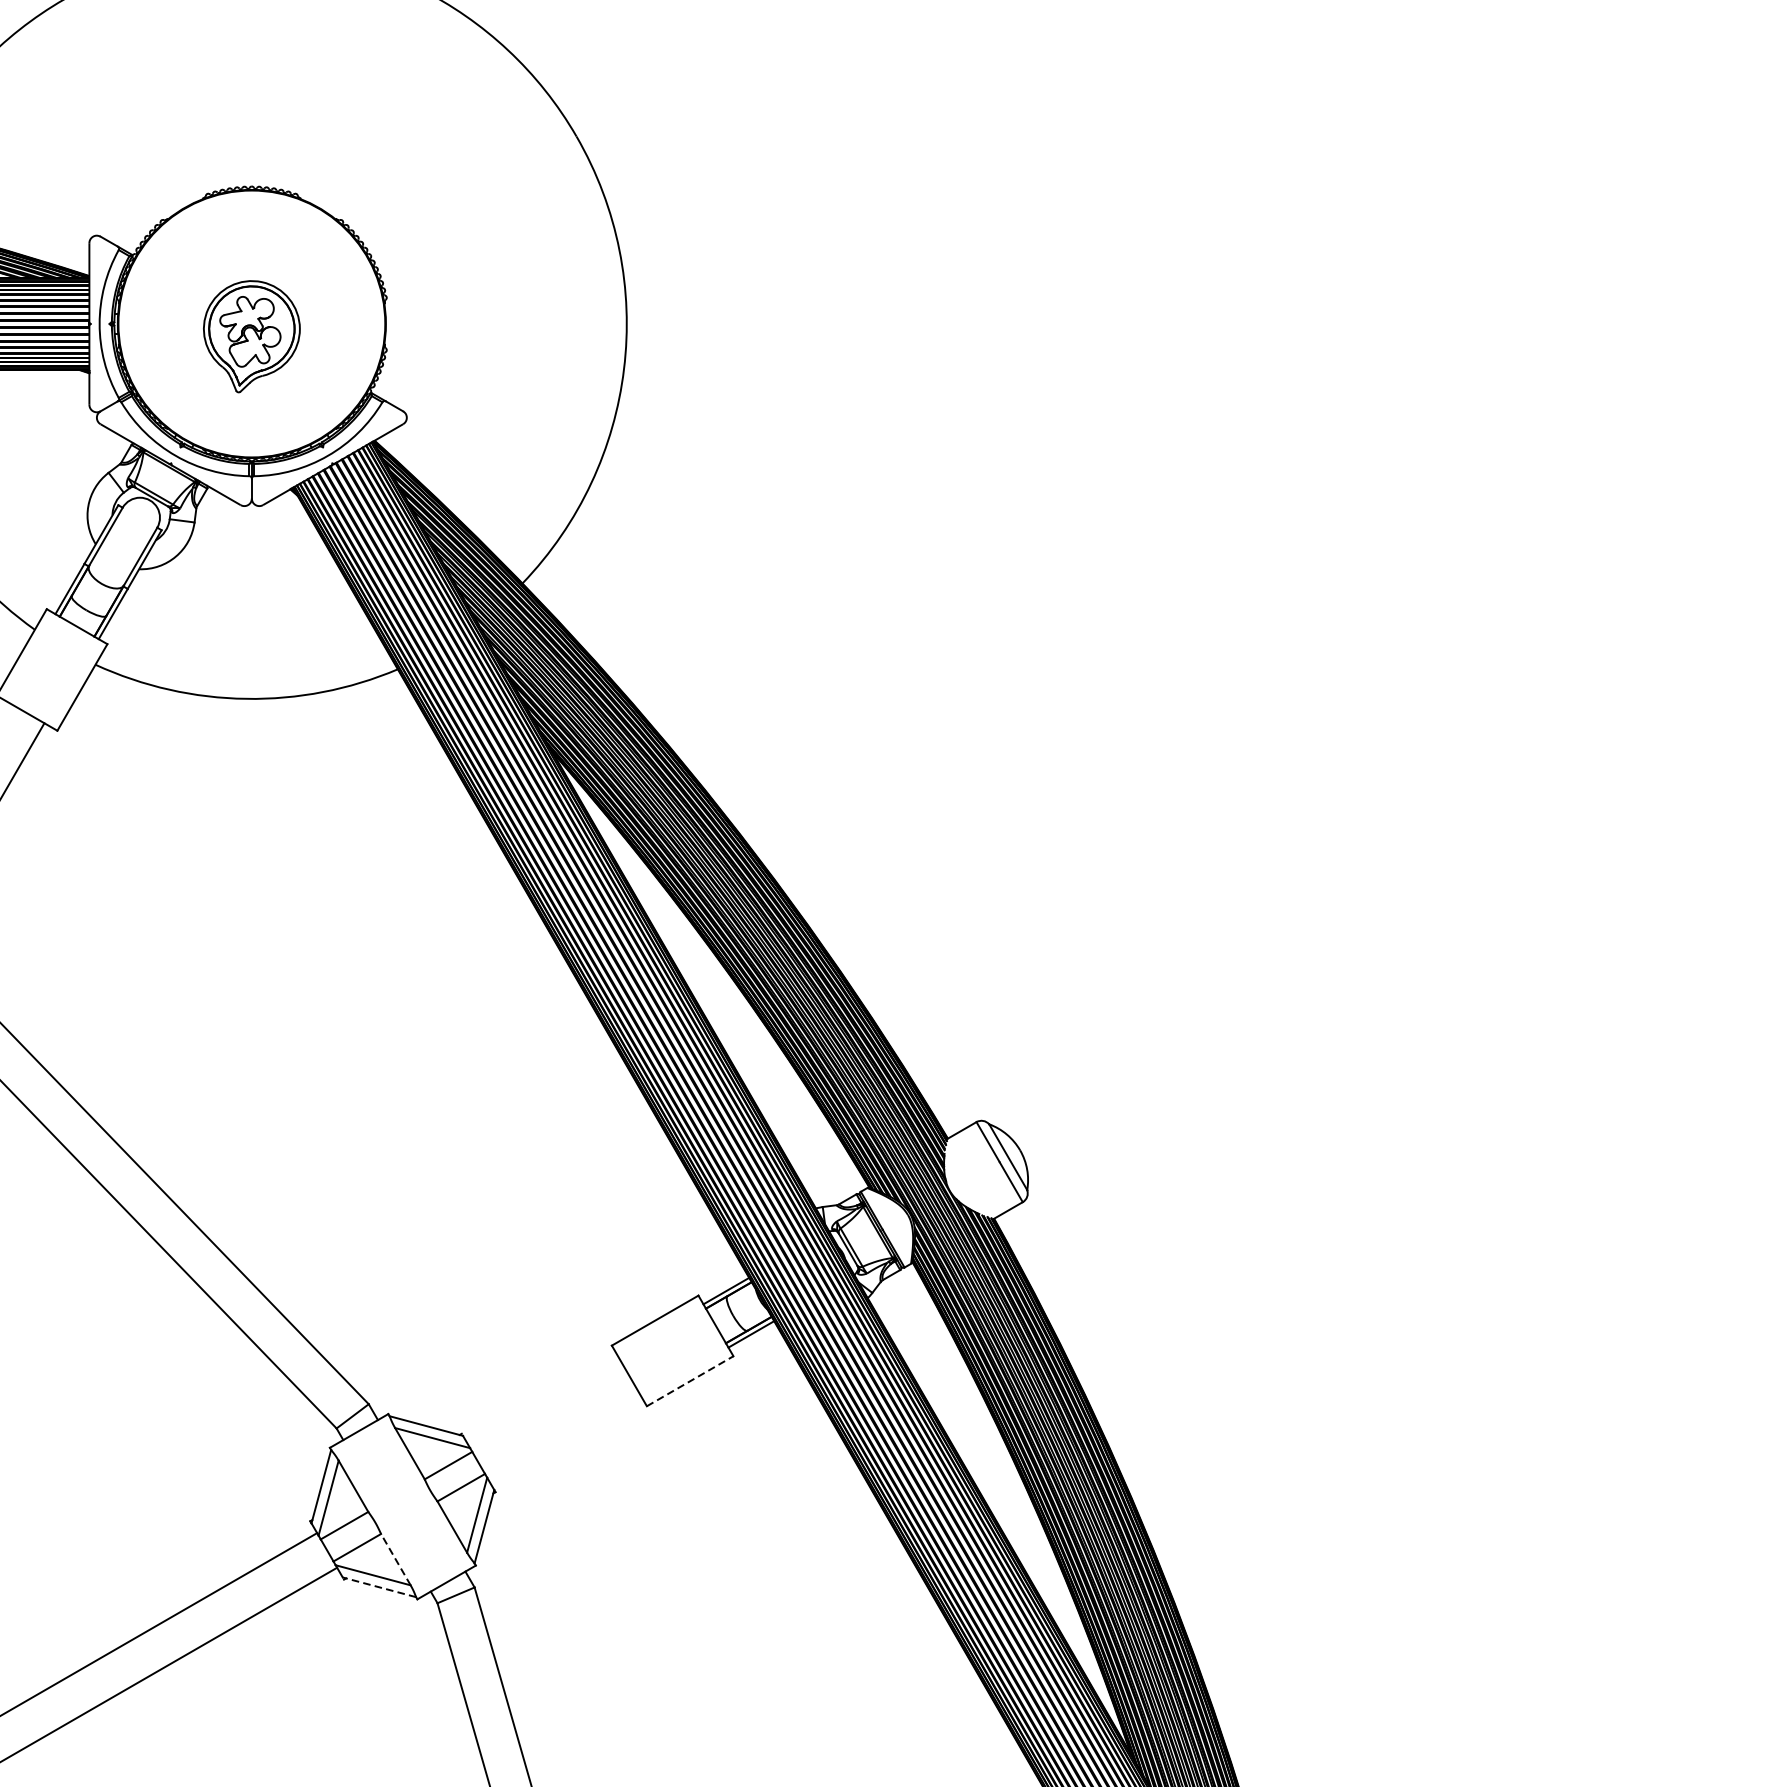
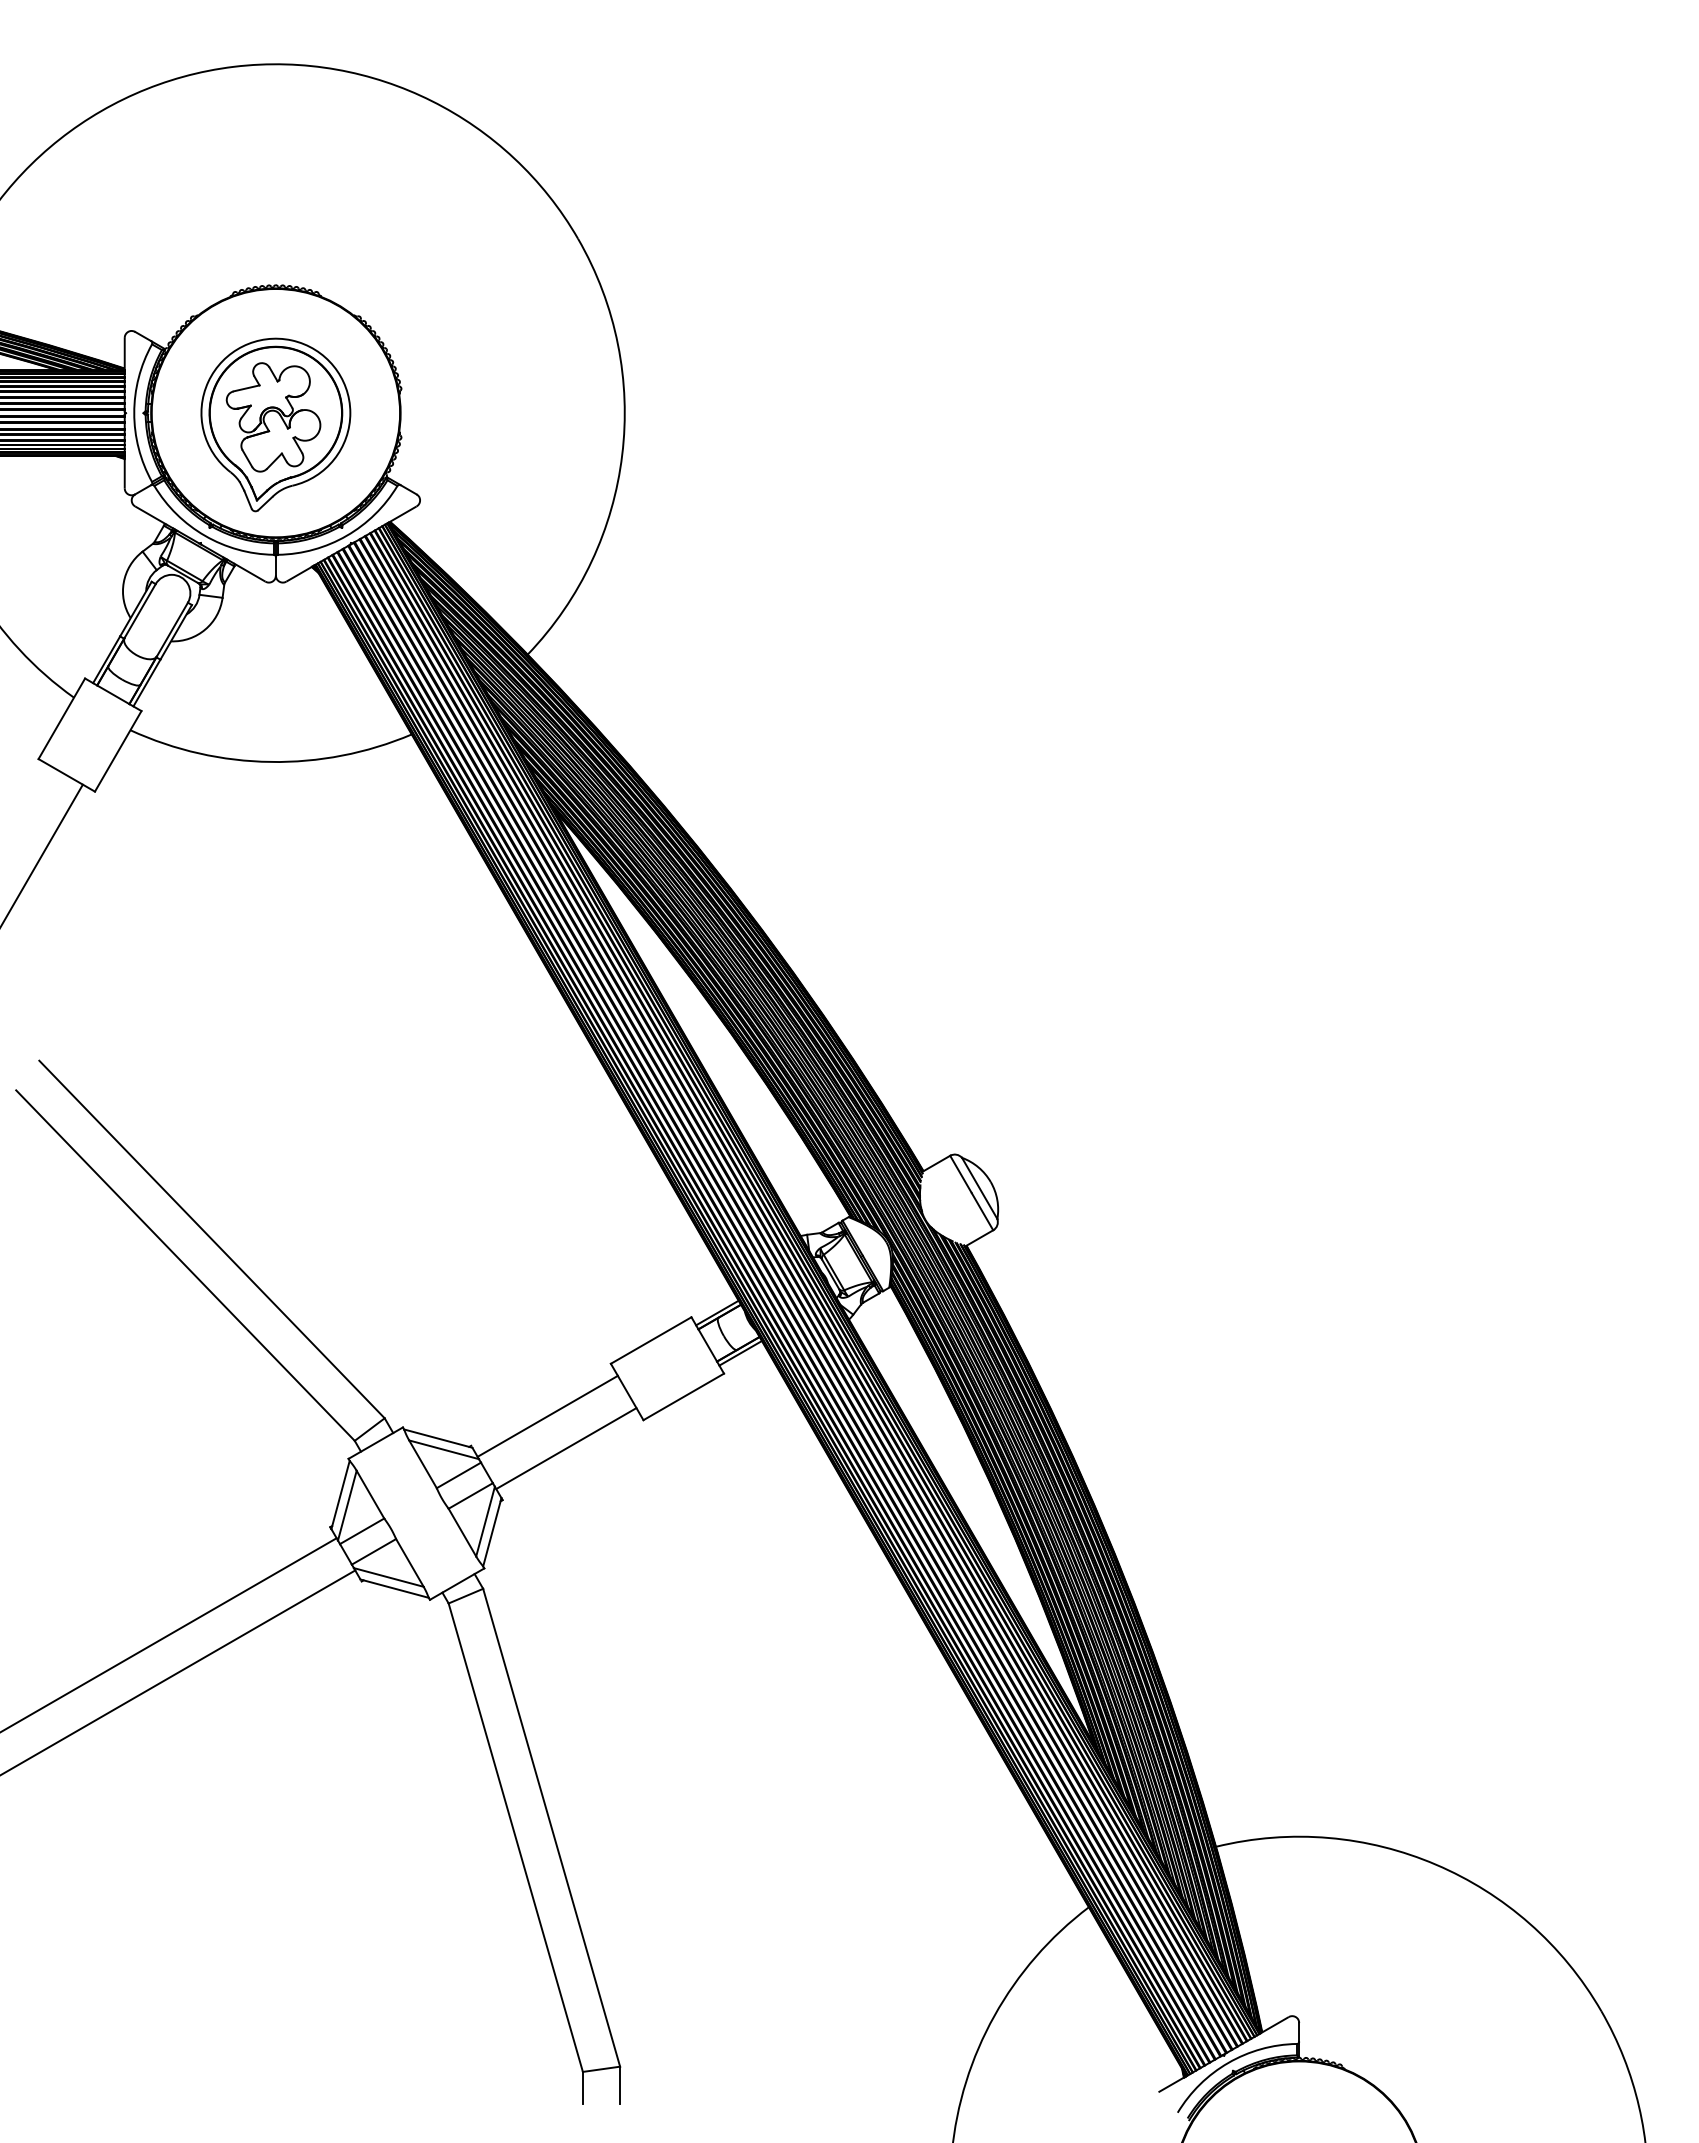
part: (251, 336) -> (275, 424), size x1.67
line: (689, 1380) -> (683, 1396), dashed -> solid
line: (543, 1401) -> (547, 1415), added
line: (564, 1436) -> (566, 1448), added
line: (395, 1559) -> (409, 1562), dashed -> solid
line: (379, 1587) -> (394, 1588), dashed -> solid

